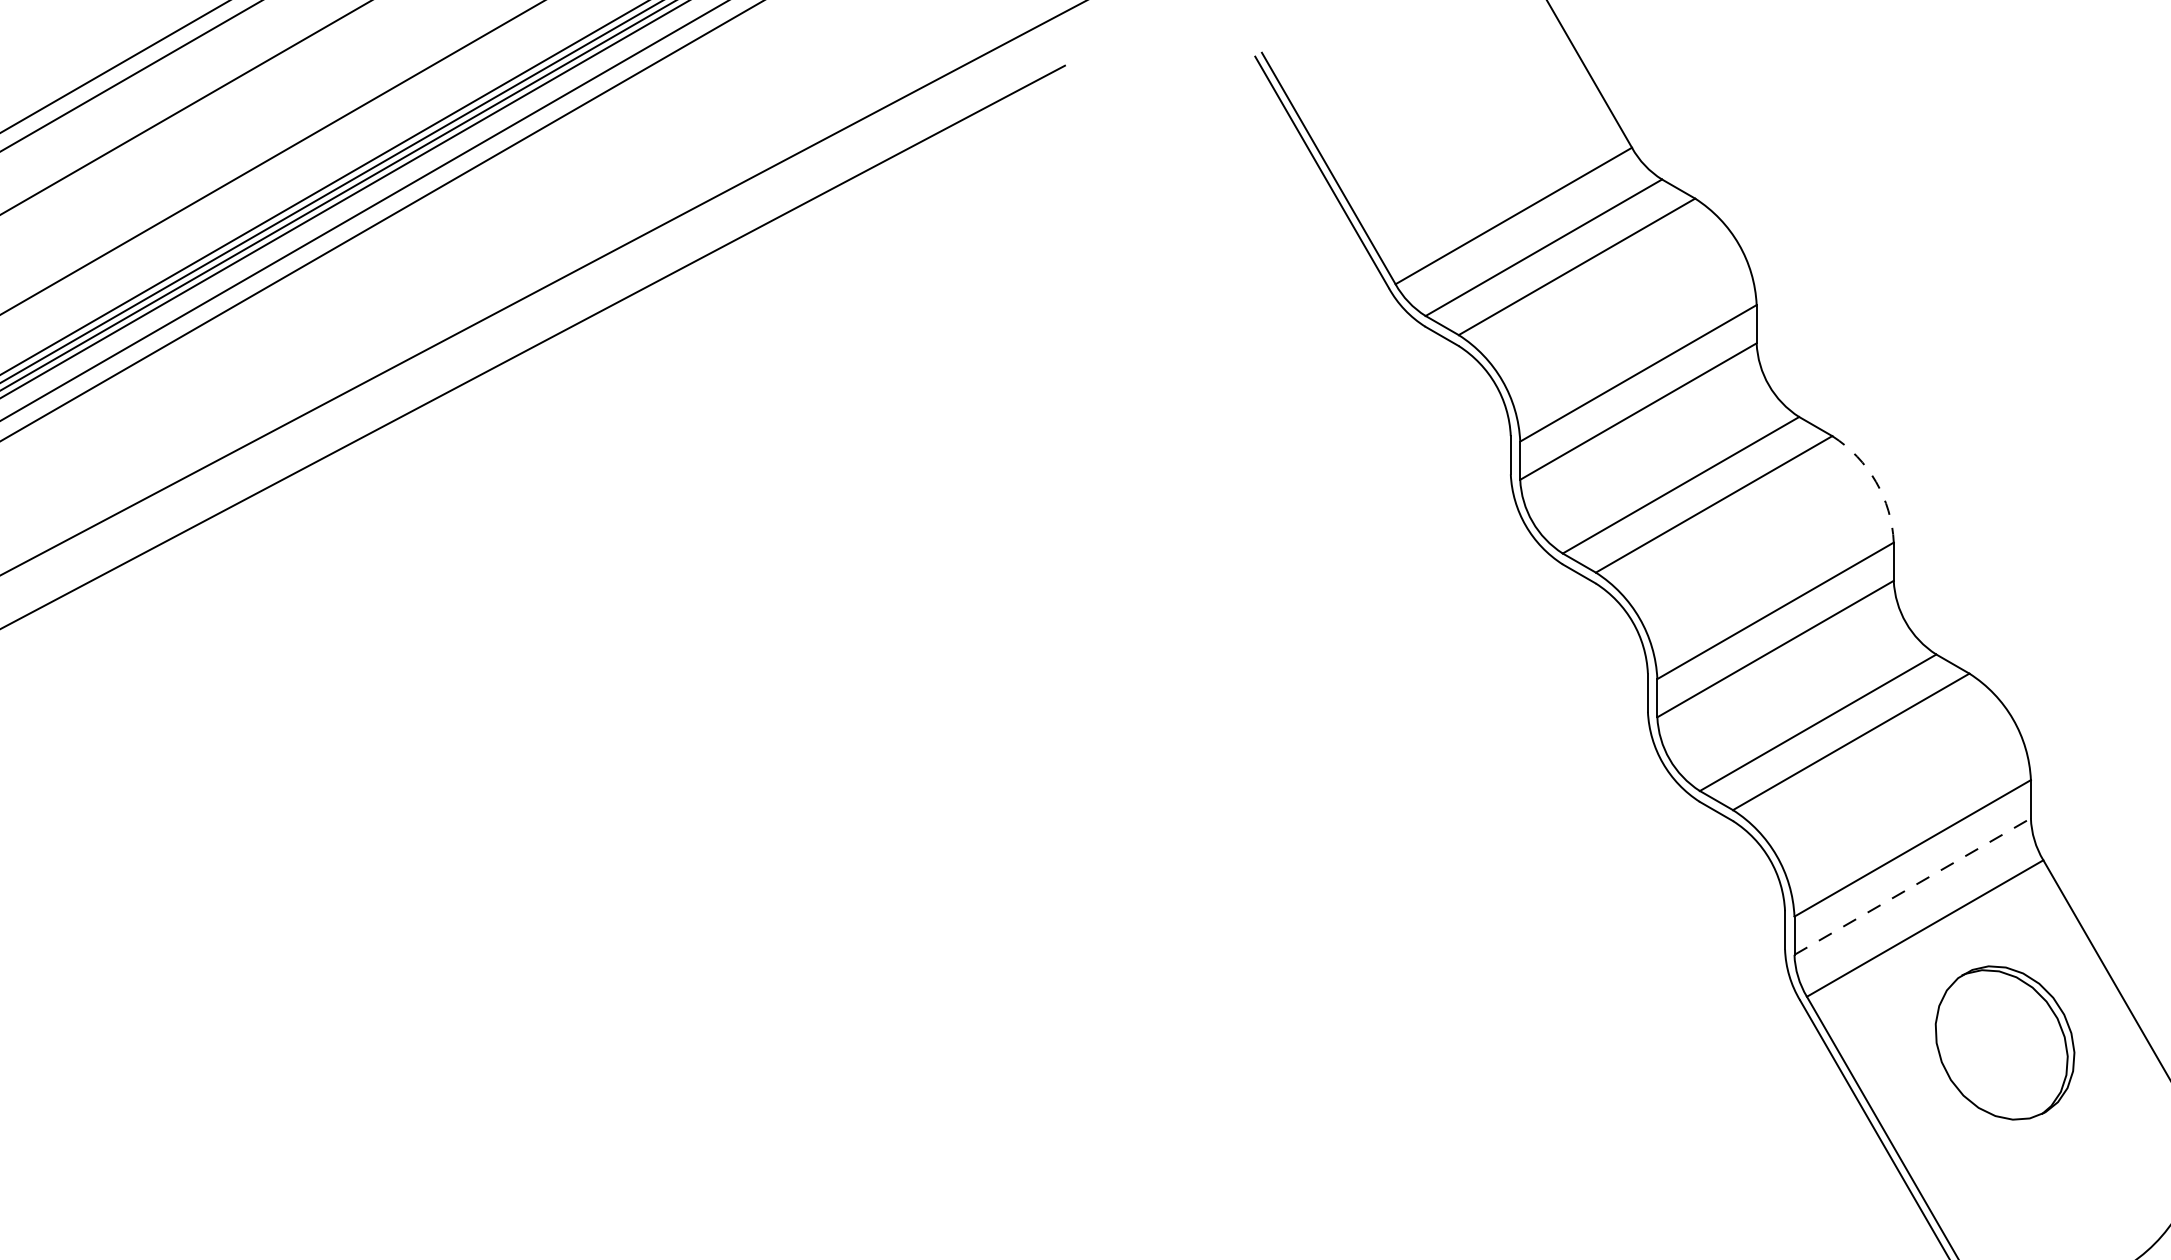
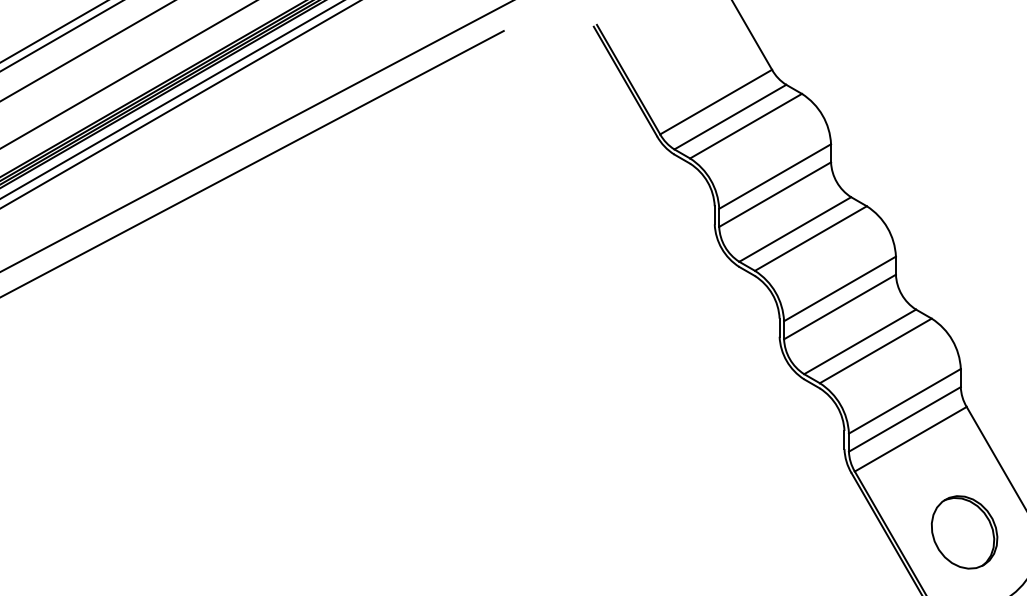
arc: (1875, 480) -> (887, 227), dashed -> solid
line: (1911, 886) -> (904, 419), dashed -> solid
part: (2004, 1043) -> (964, 532), moved

